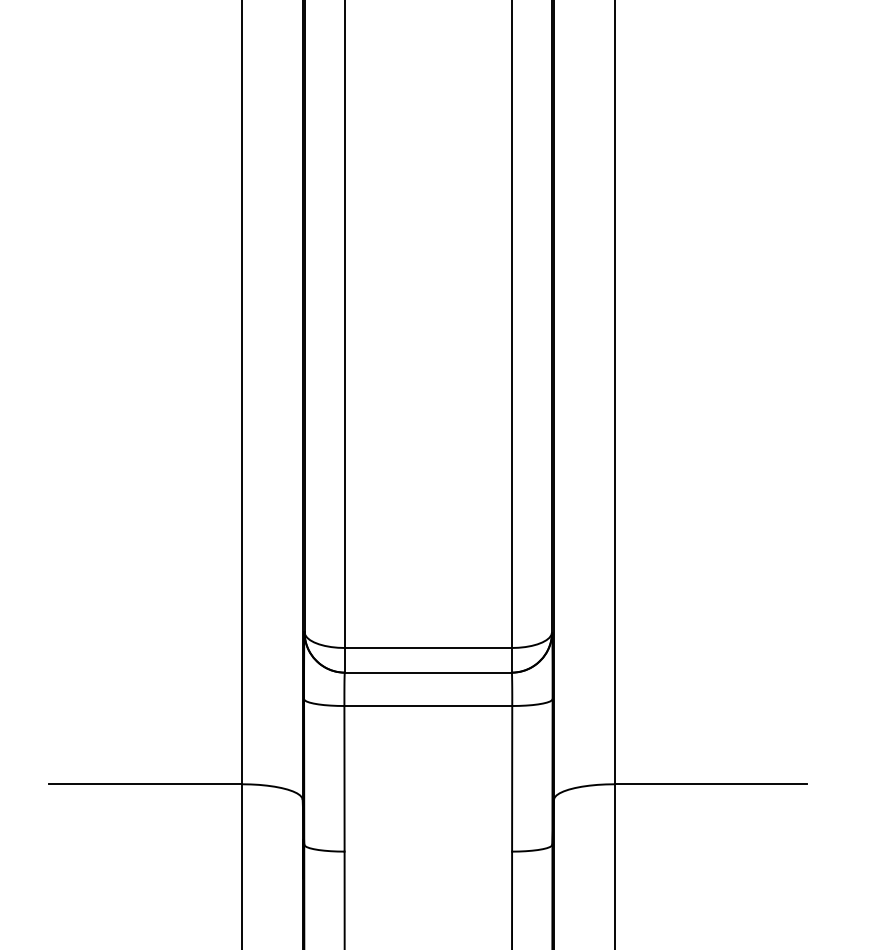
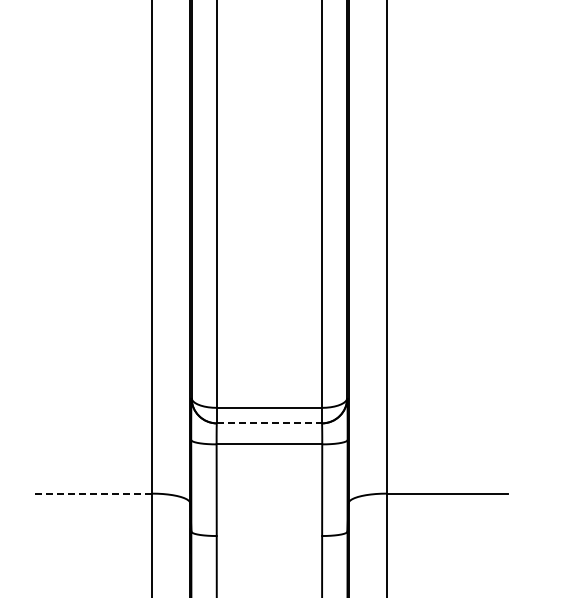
line: (428, 672) -> (269, 423), solid -> dashed
line: (145, 784) -> (91, 493), solid -> dashed

